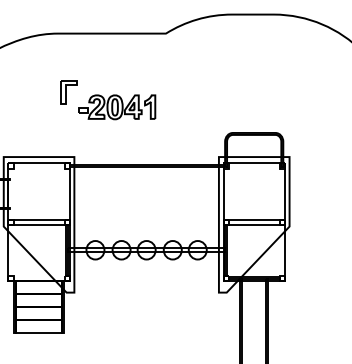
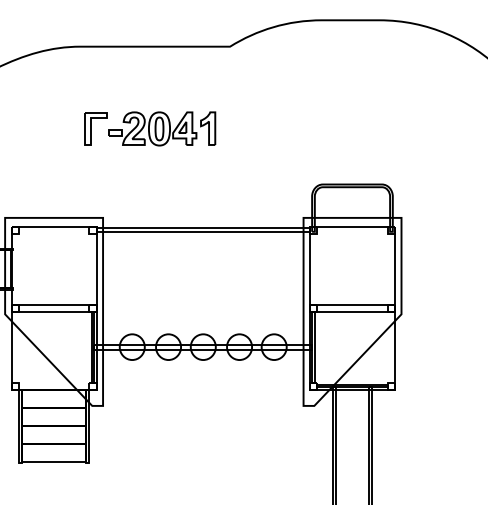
part: (117, 107) -> (162, 128), moved

